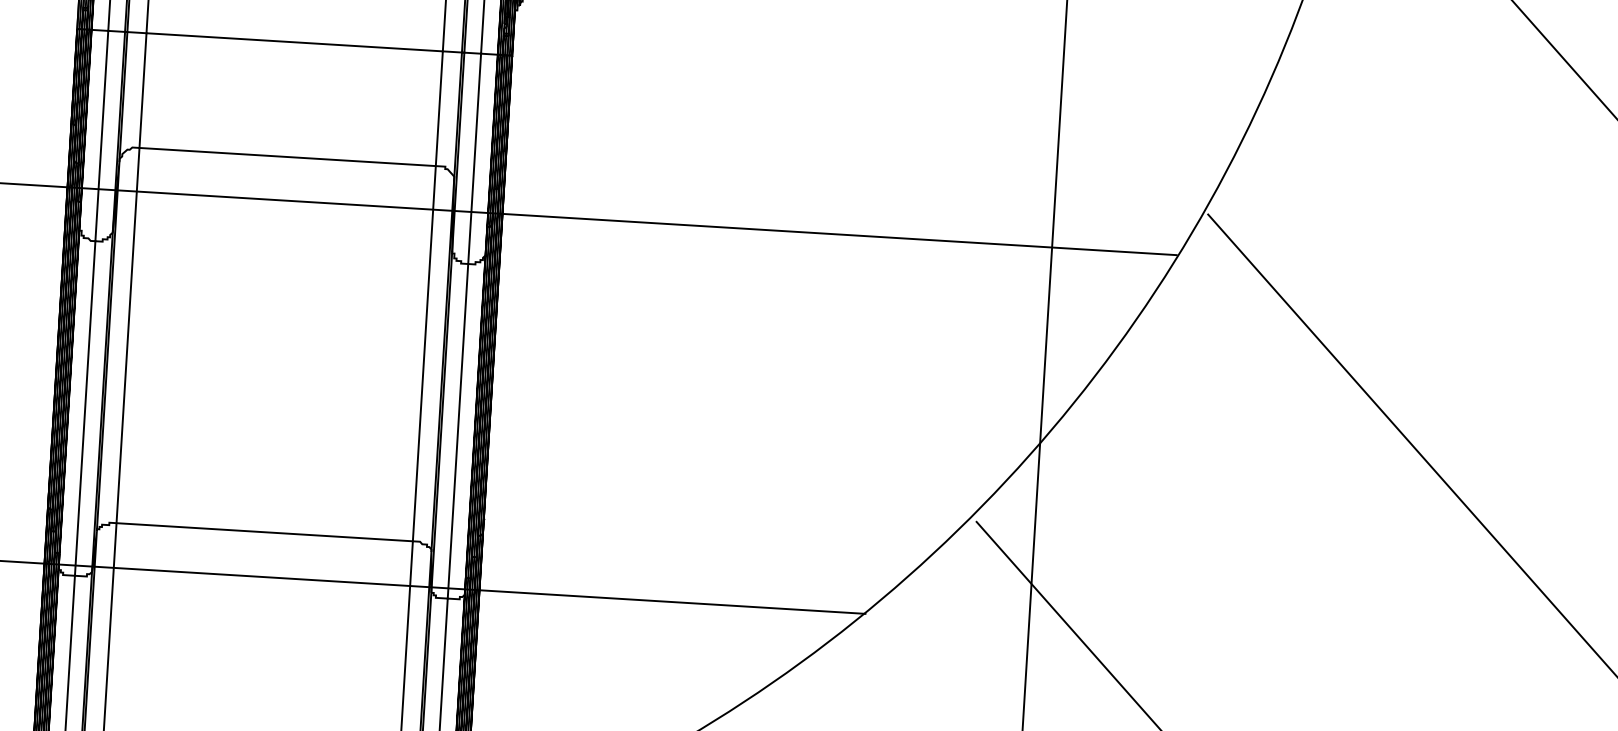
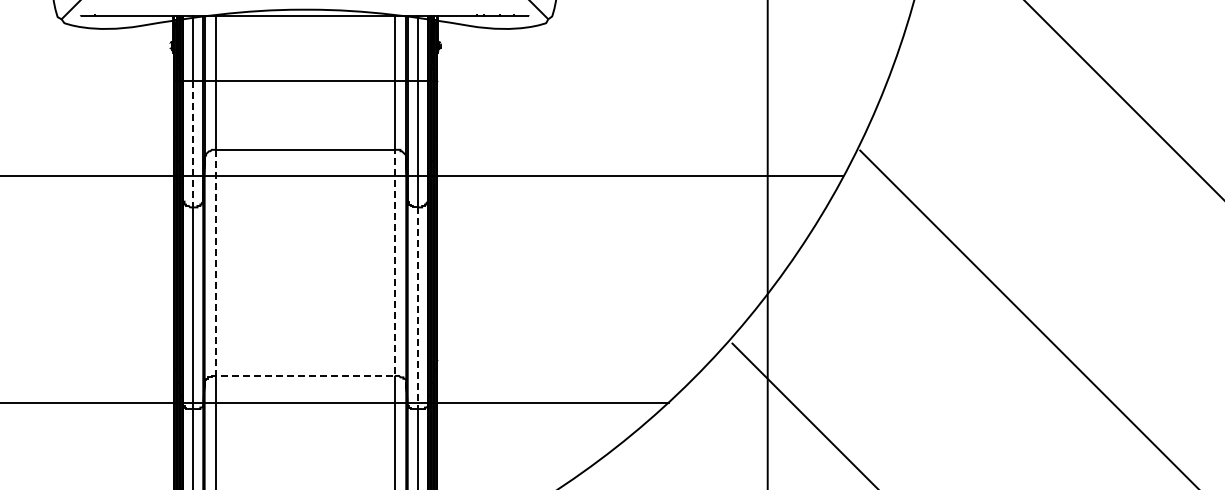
line: (102, 136) -> (193, 144), solid -> dashed
line: (457, 431) -> (417, 308), solid -> dashed
line: (264, 531) -> (305, 375), solid -> dashed

